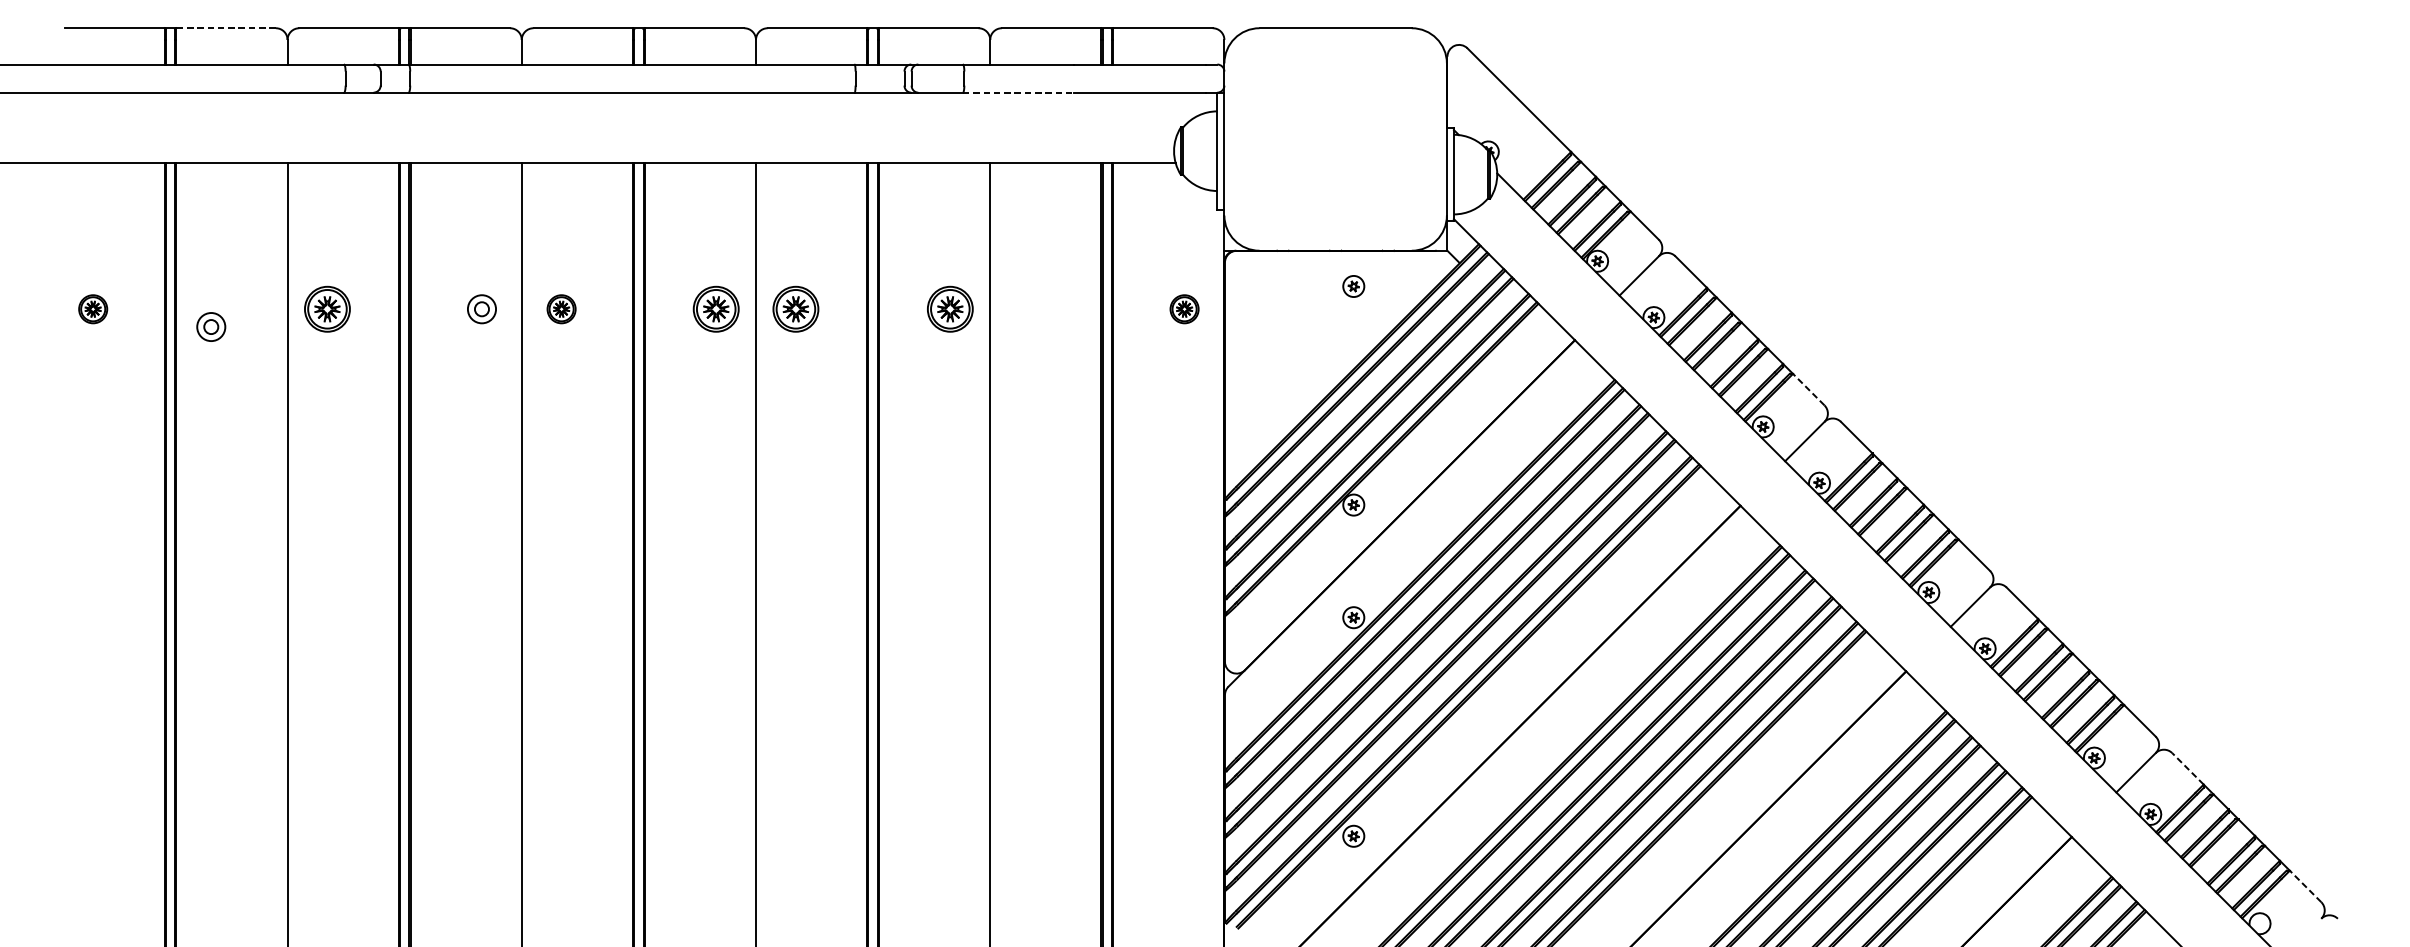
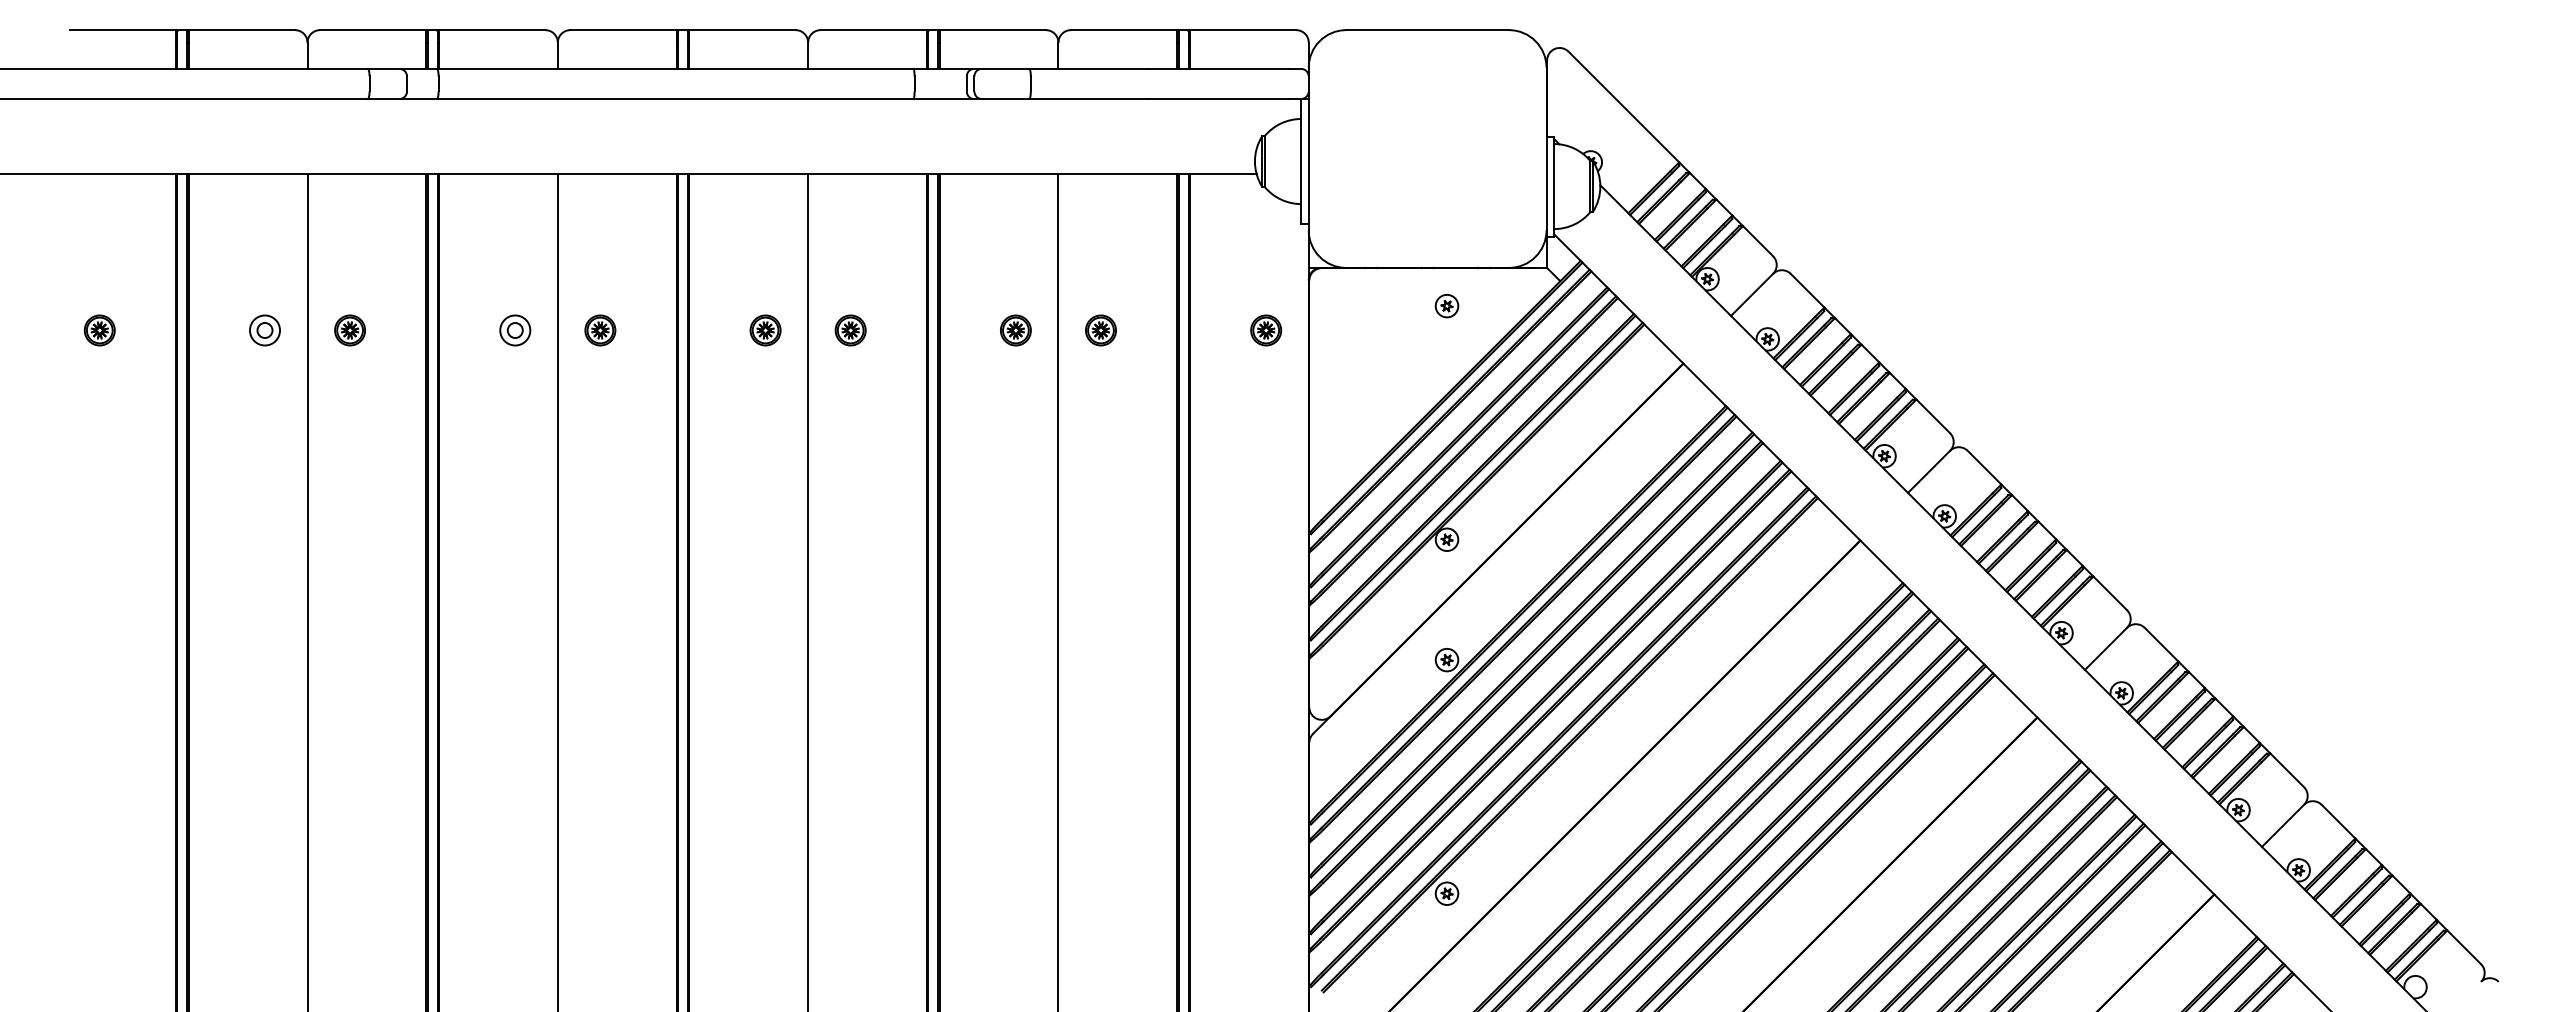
line: (225, 28) -> (241, 30), dashed -> solid
line: (1019, 92) -> (1089, 98), dashed -> solid
part: (326, 309) -> (349, 330), size x0.62
part: (716, 309) -> (765, 330), size x0.62
part: (795, 309) -> (850, 330), size x0.62
part: (950, 309) -> (1015, 330), size x0.62
part: (1029, 309) -> (1100, 330), added
part: (210, 327) -> (264, 330), moved
line: (1808, 389) -> (1933, 416), dashed -> solid
line: (2187, 768) -> (2338, 821), dashed -> solid
line: (2305, 886) -> (2464, 947), dashed -> solid

